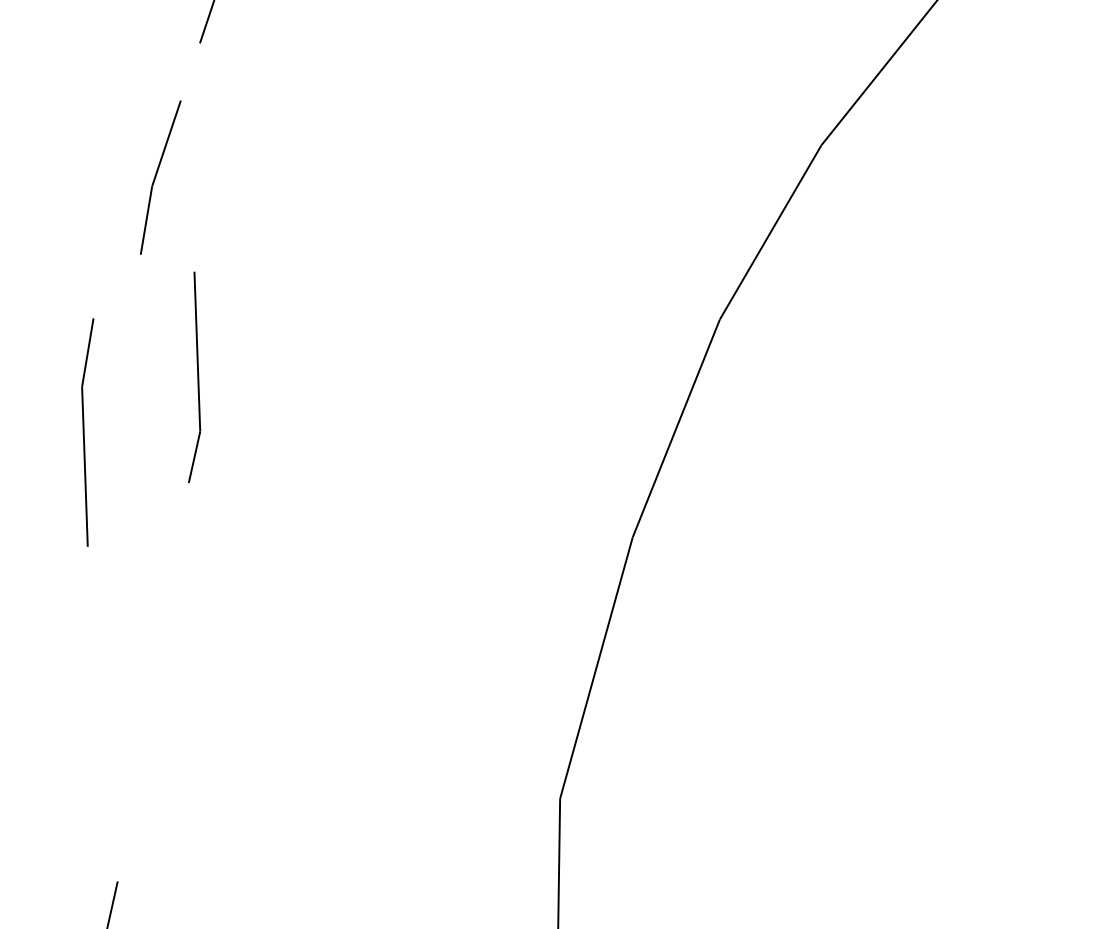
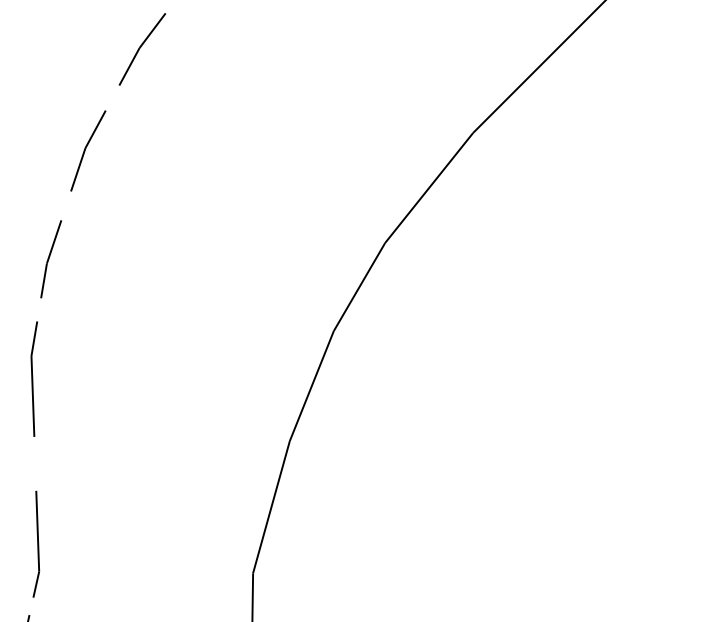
part: (192, 375) -> (35, 543), moved
part: (86, 431) -> (33, 378), moved

